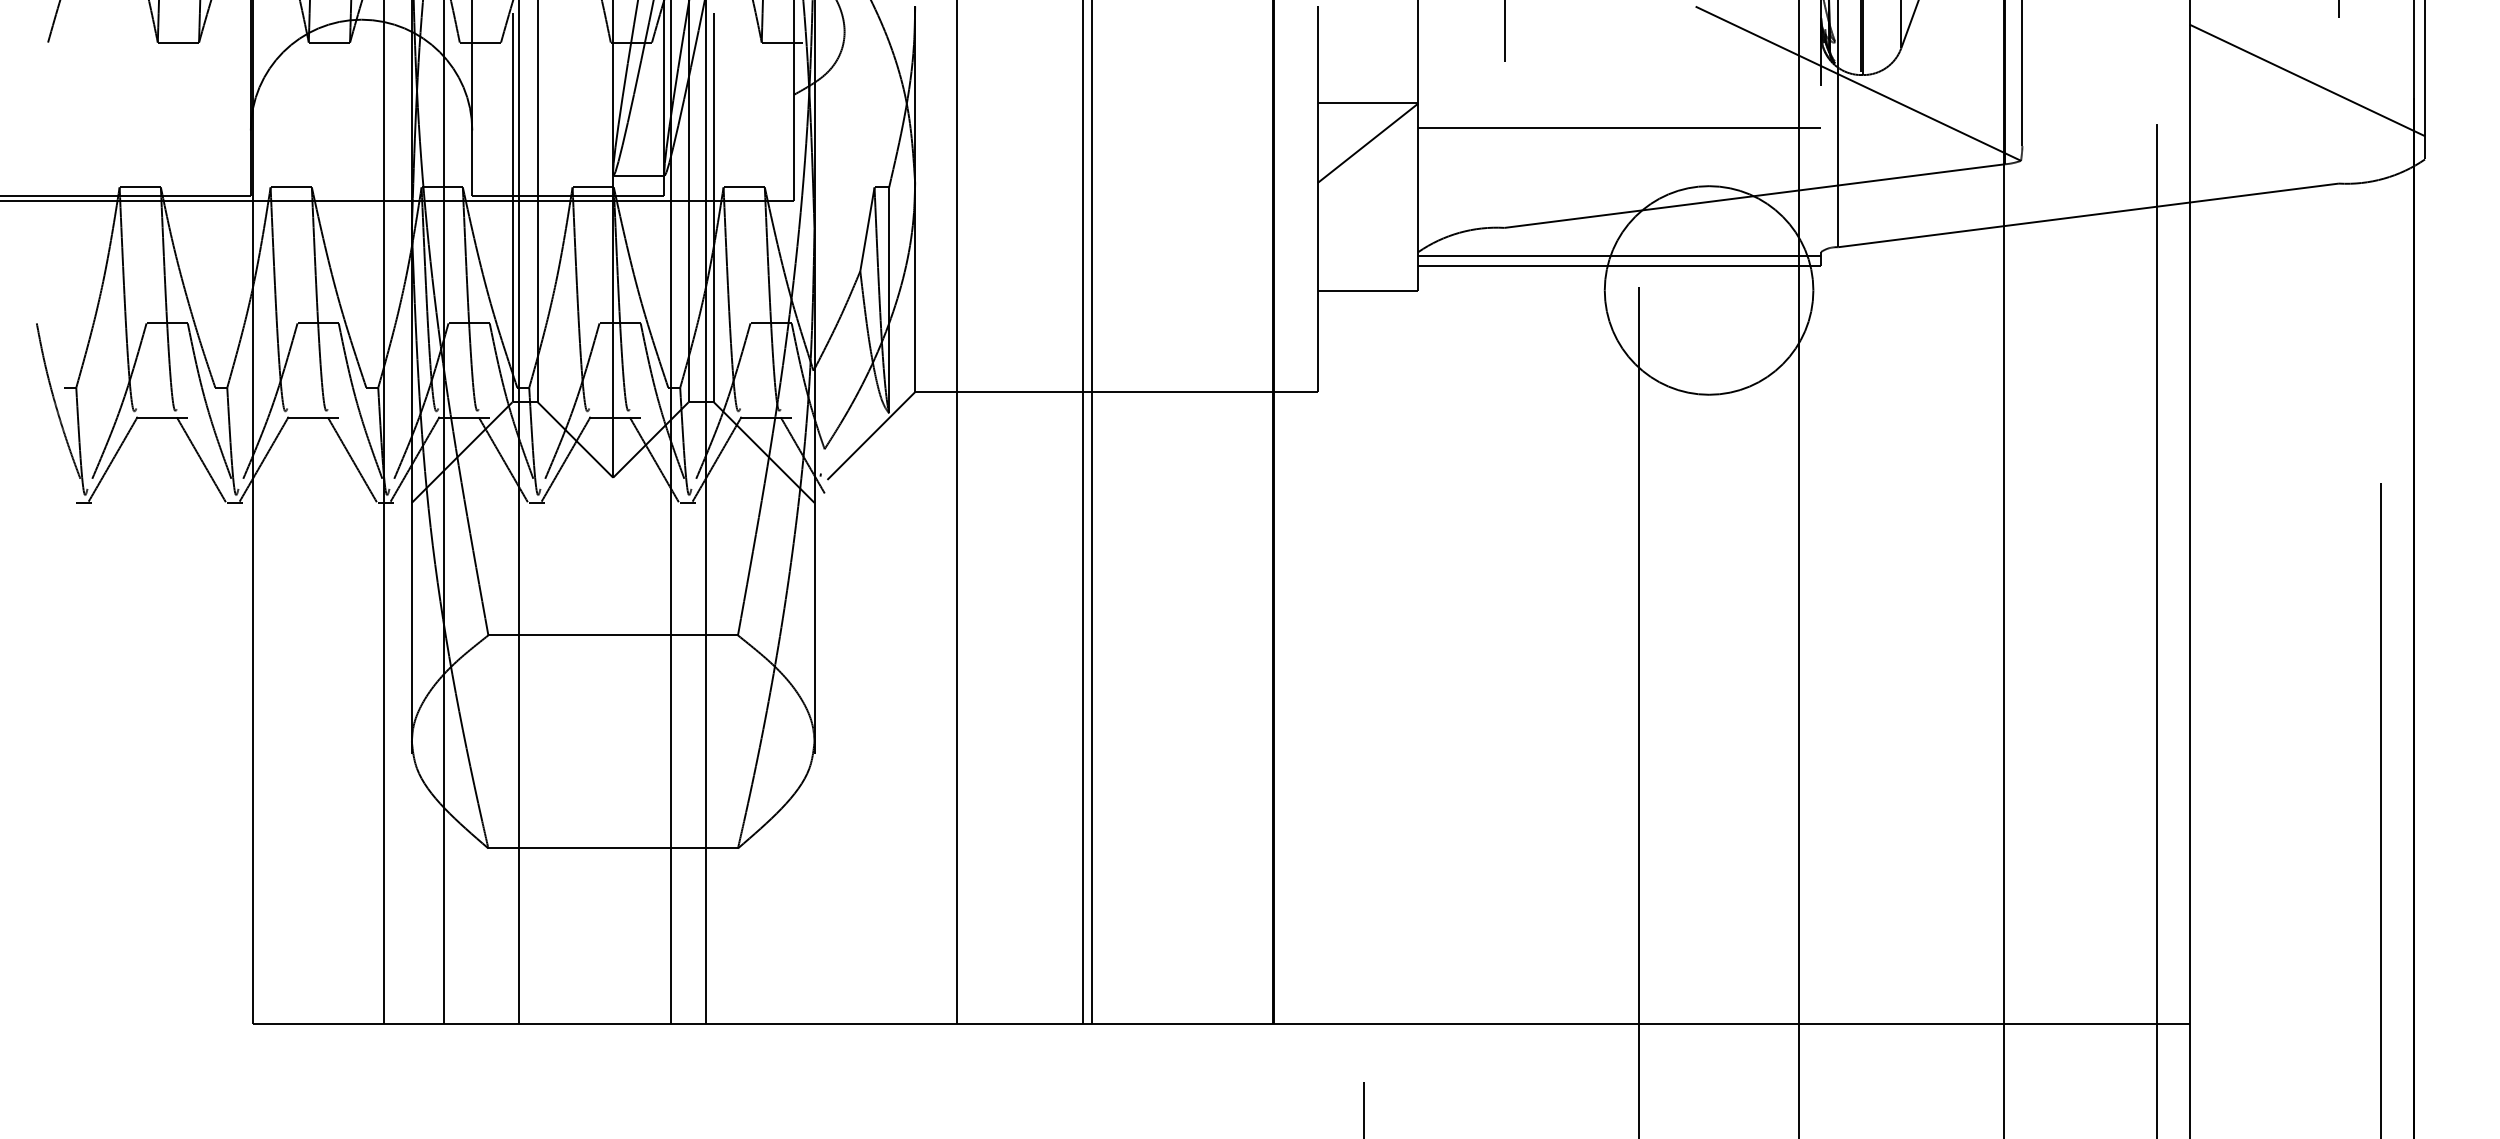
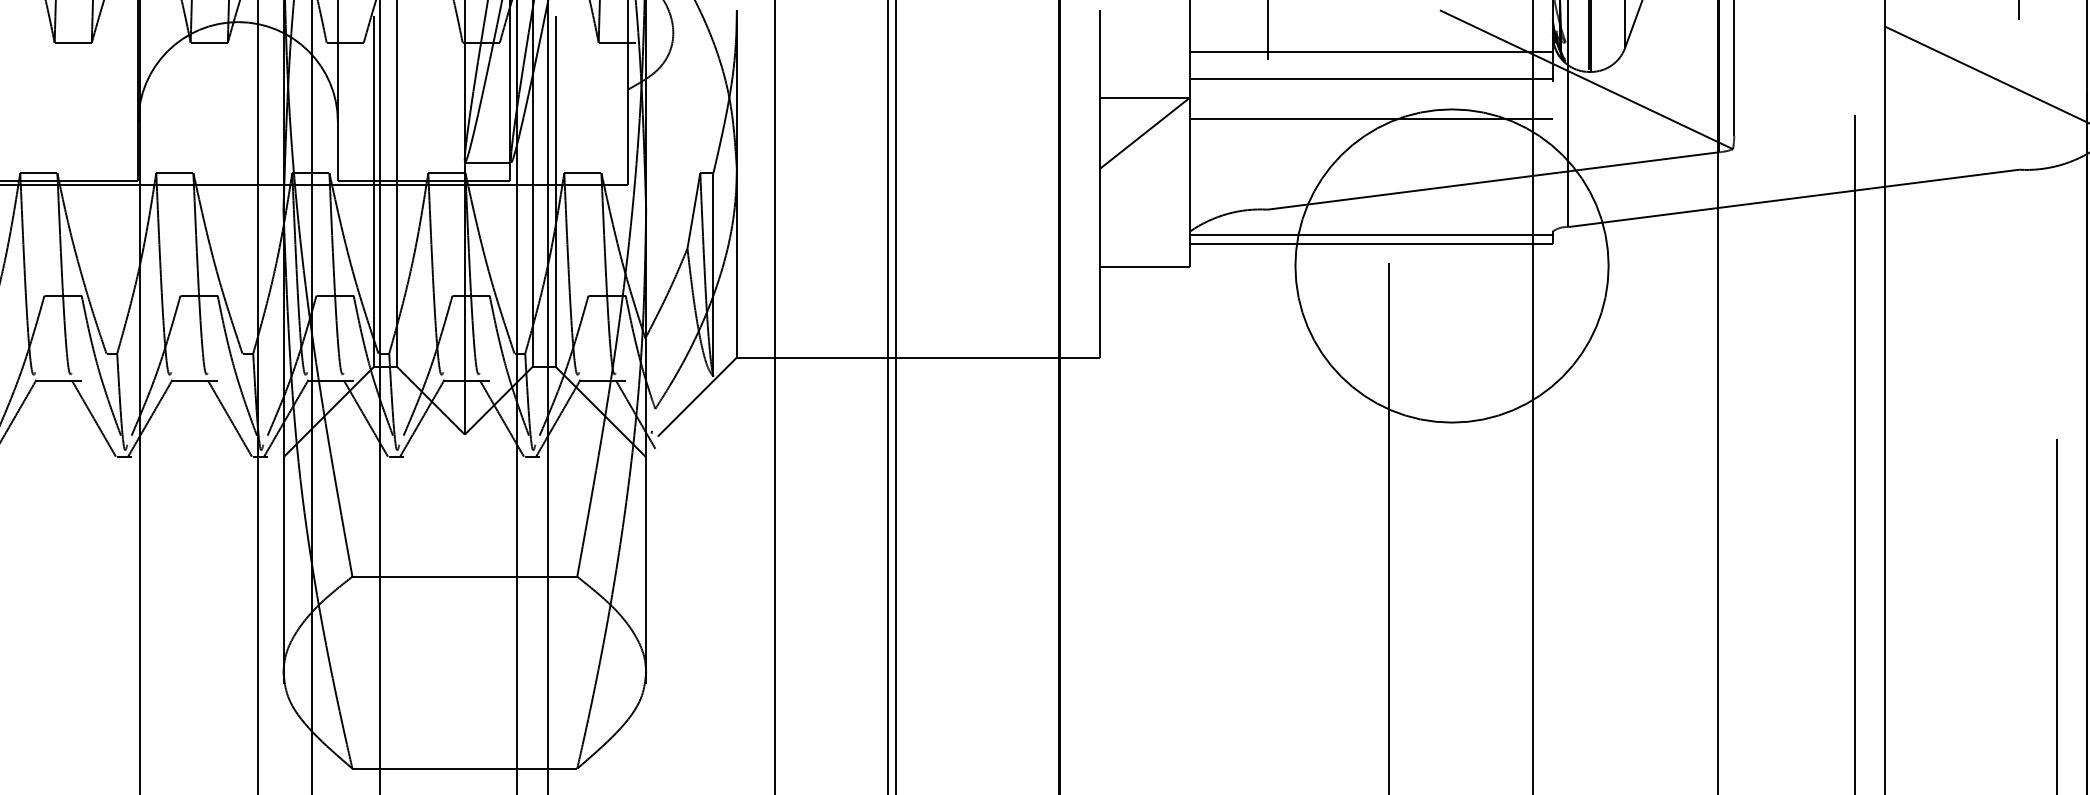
line: (1619, 52) -> (1371, 51), added
line: (1619, 82) -> (1371, 78), added
circle: (1708, 290) -> (1451, 266), size x1.67

